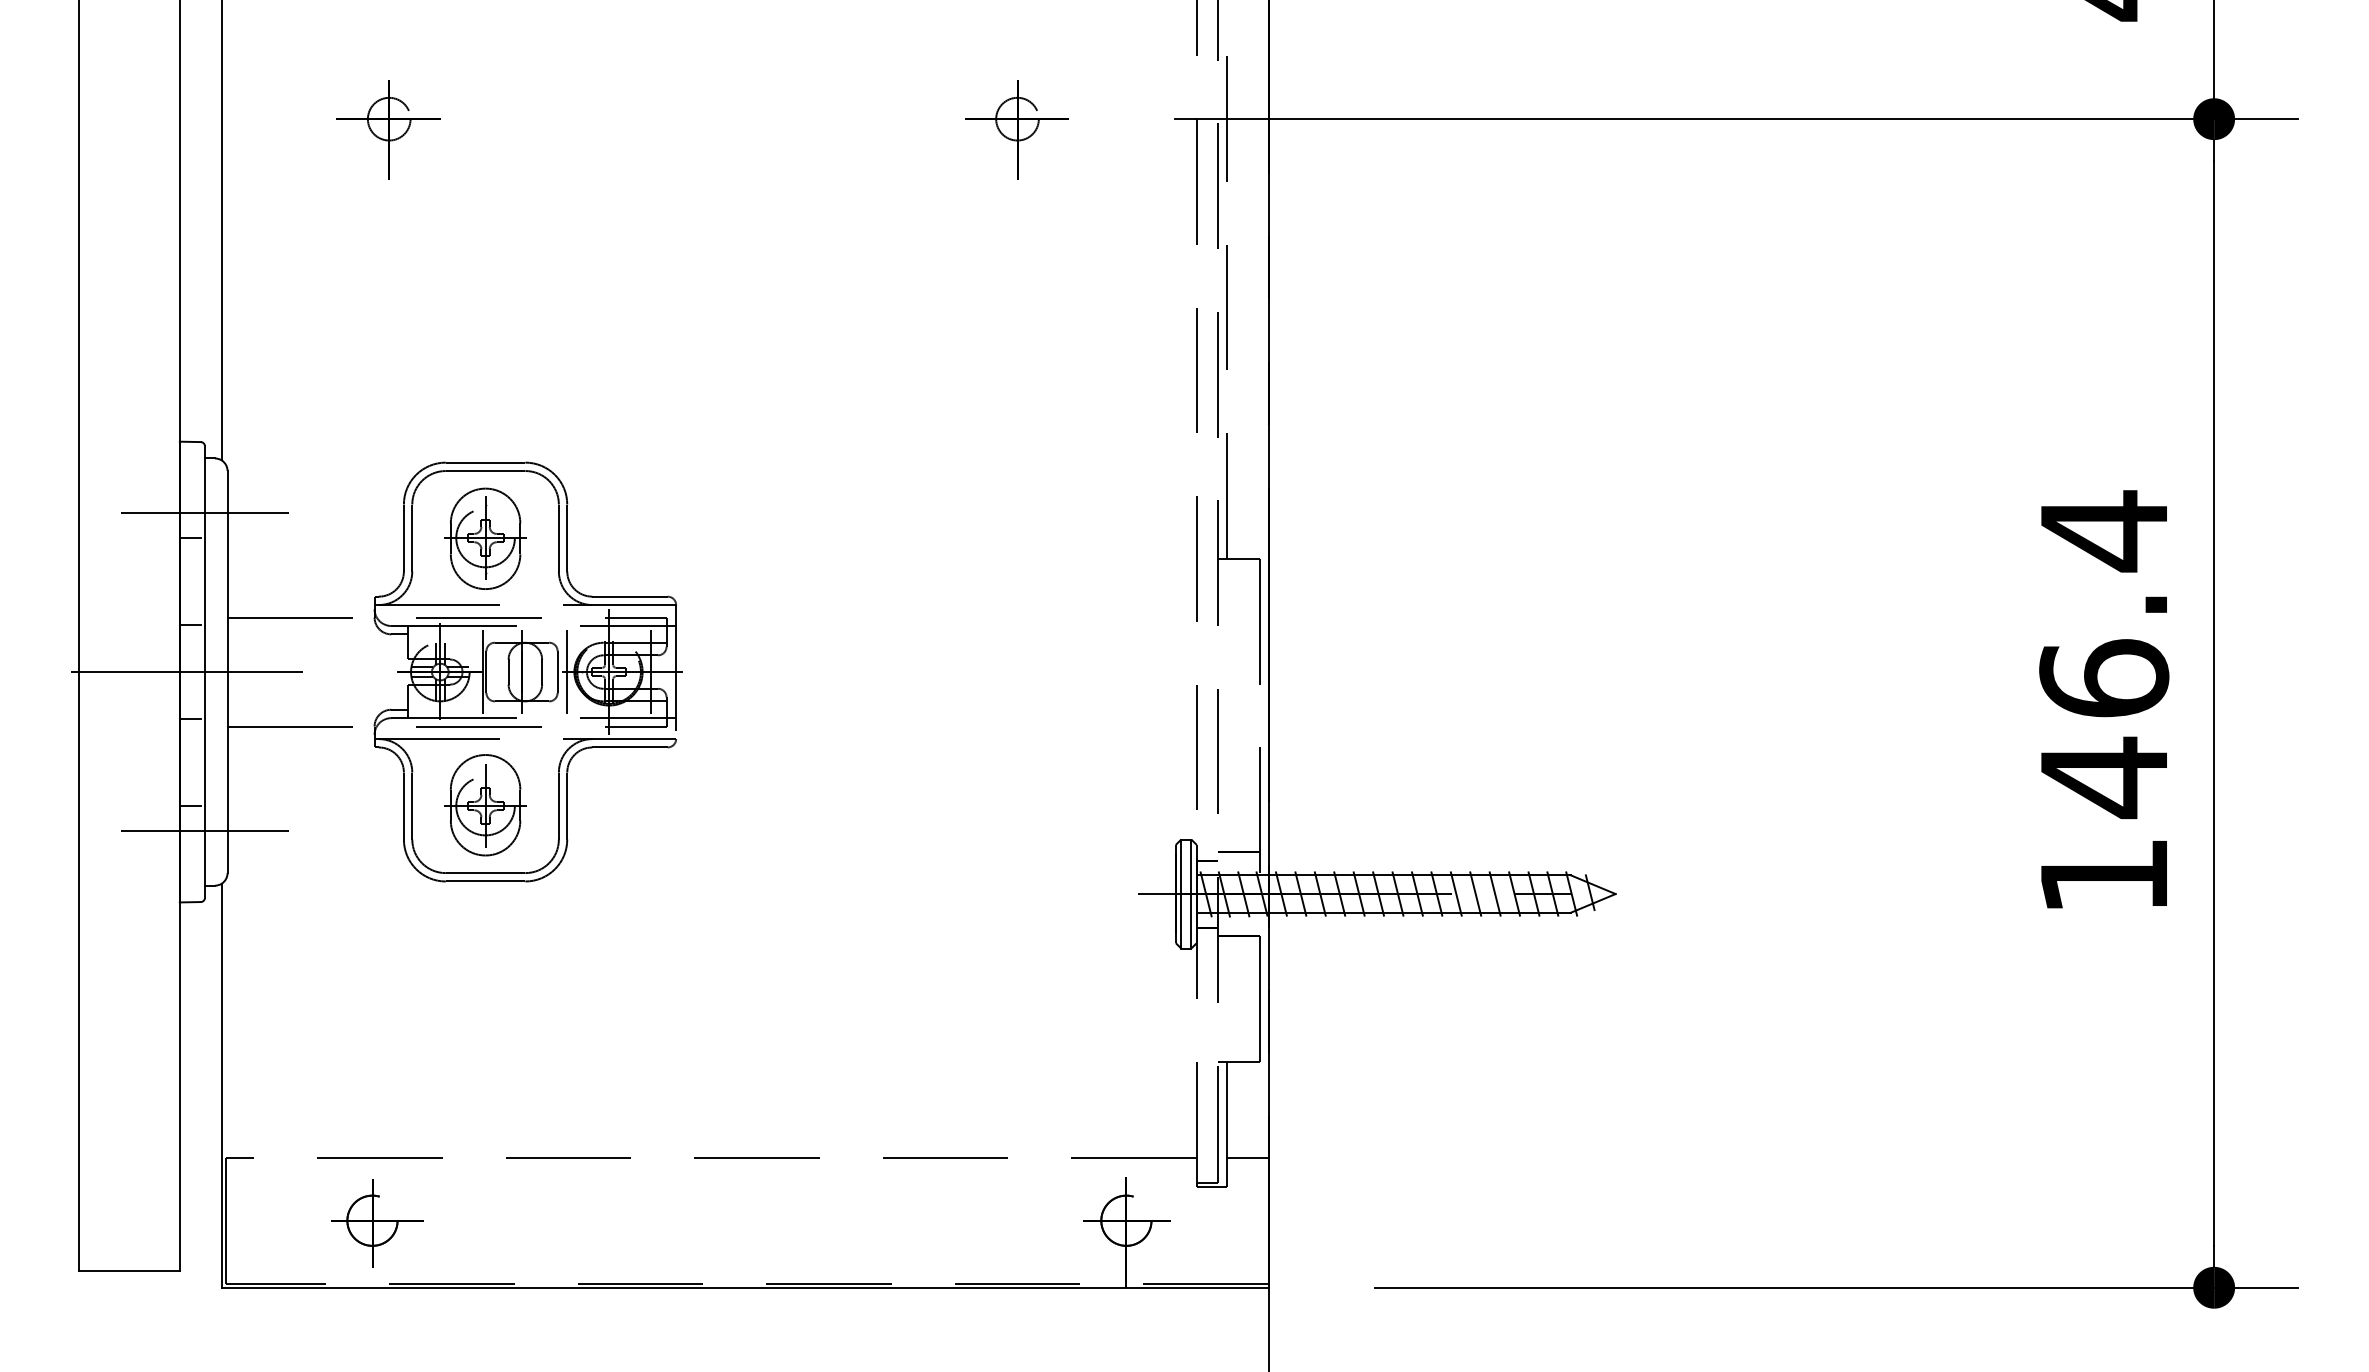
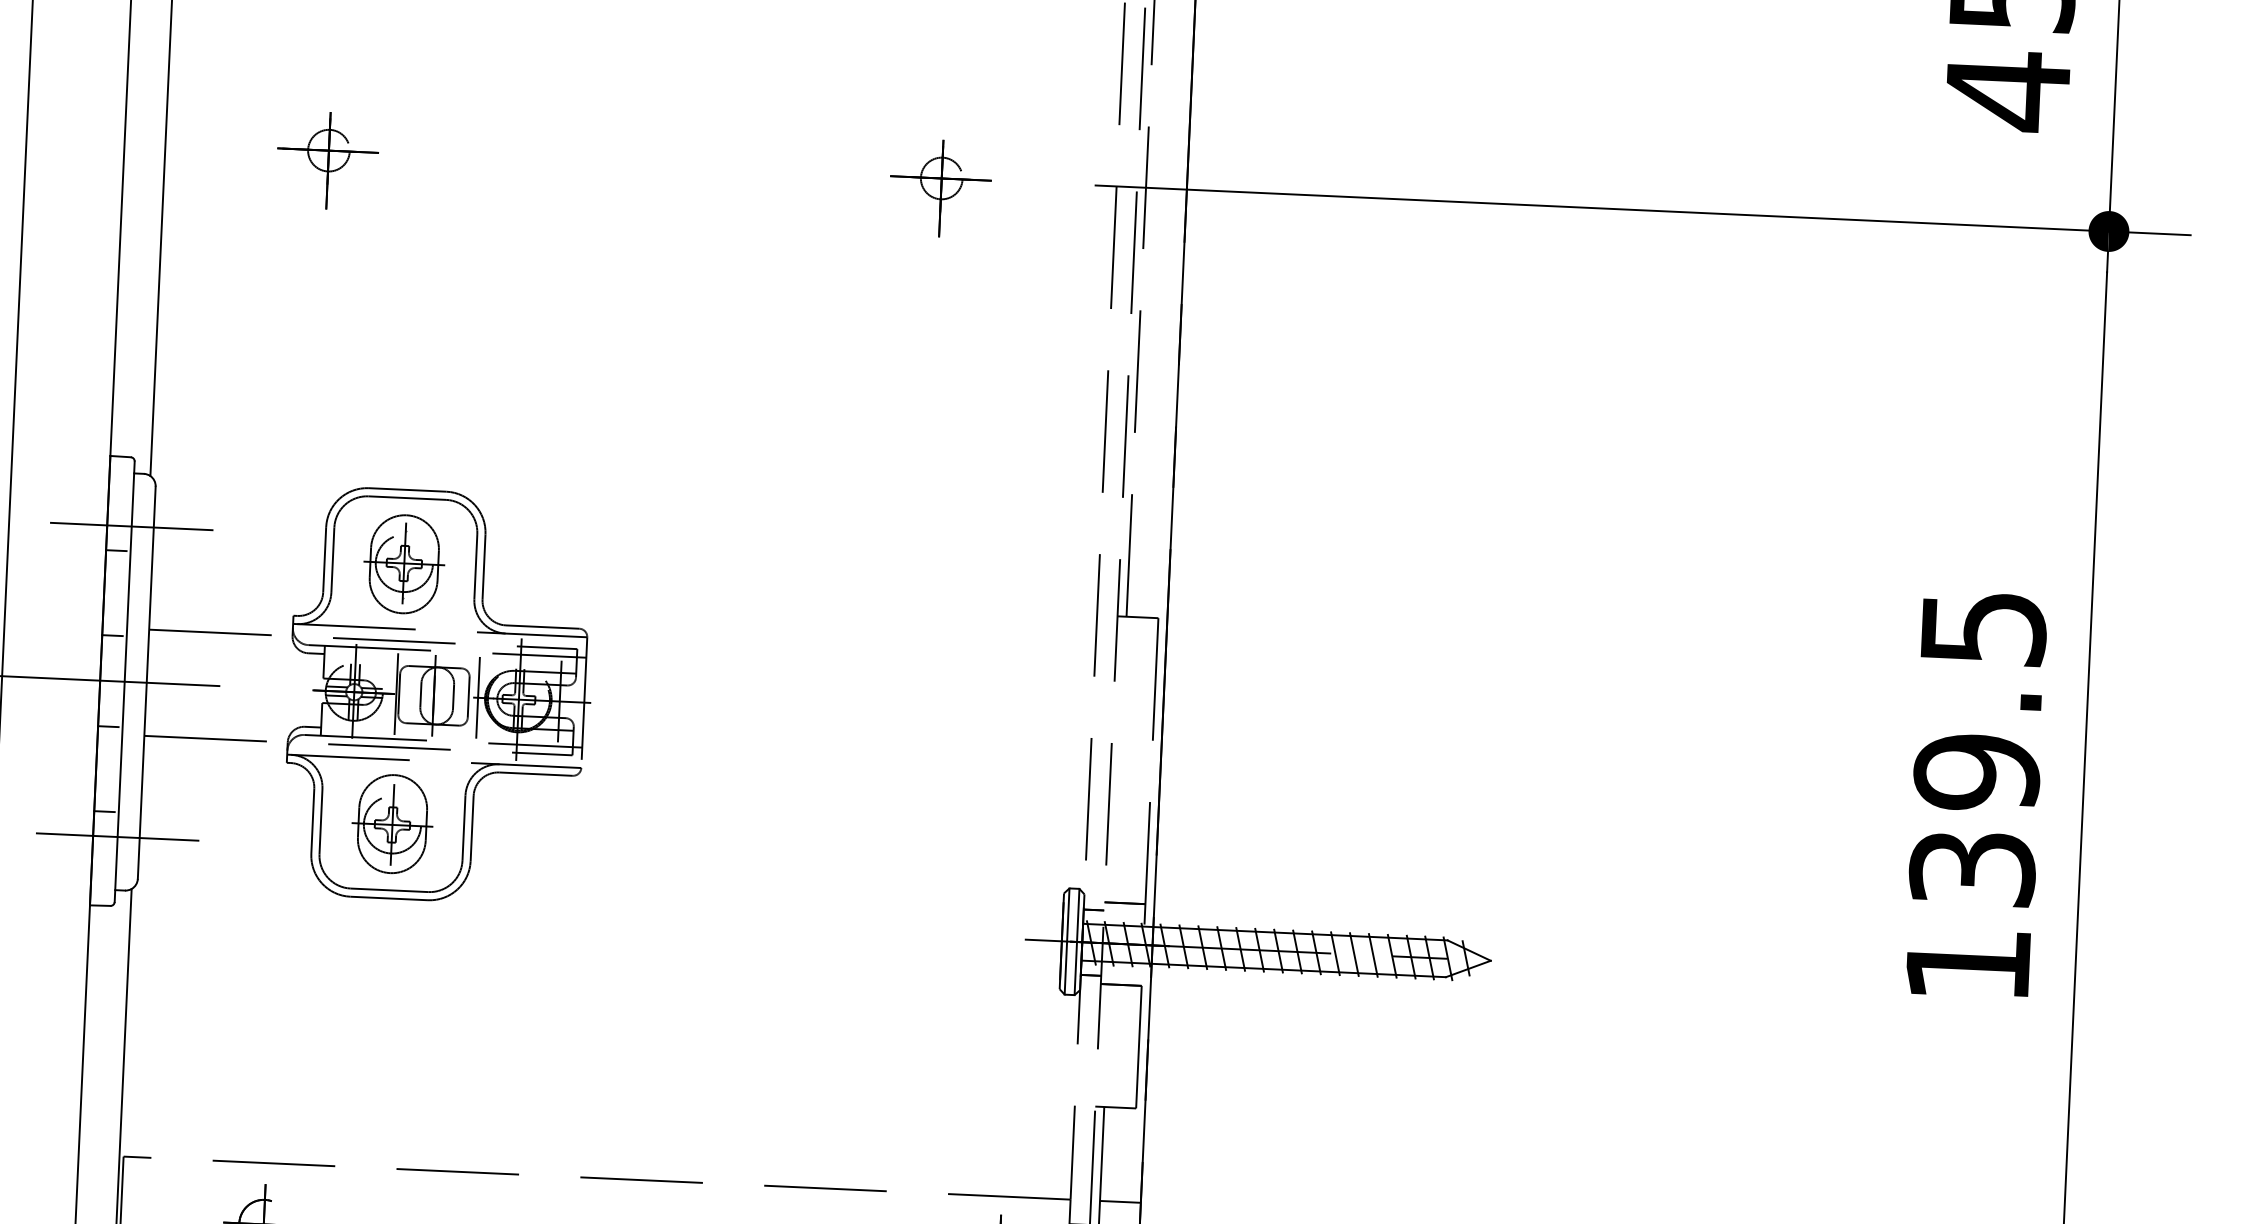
text: (2104, 654) -> (1978, 748), 146.4 -> 139.5

